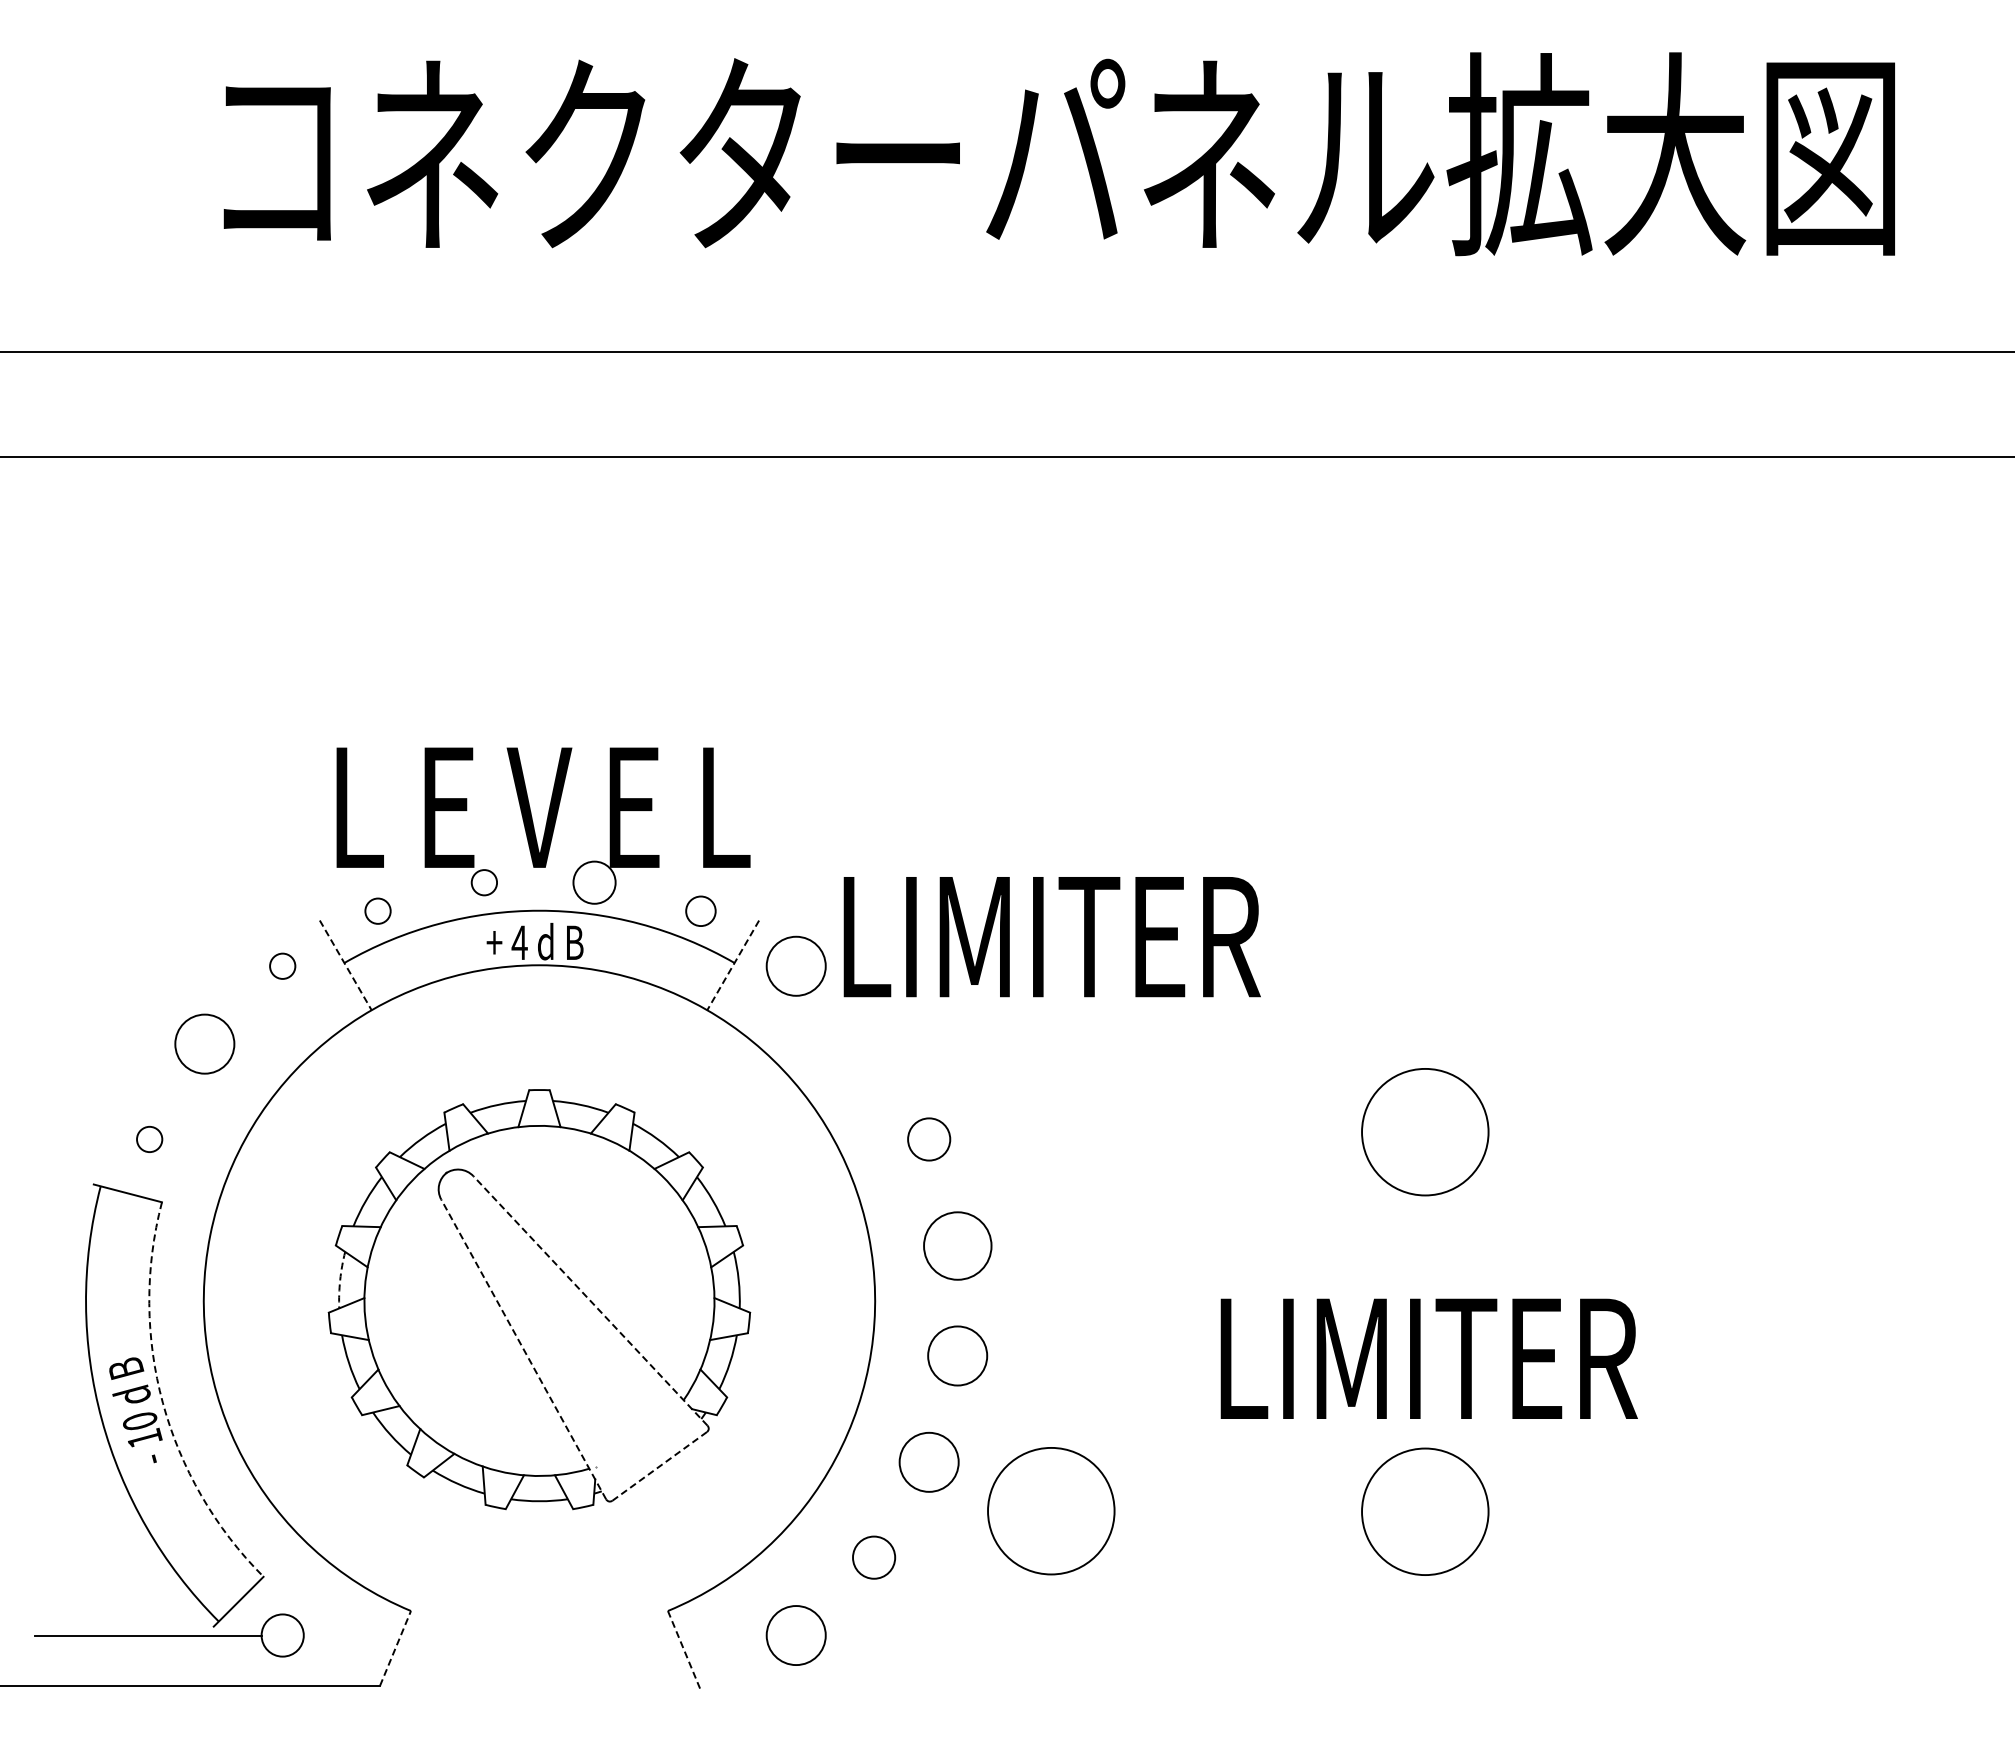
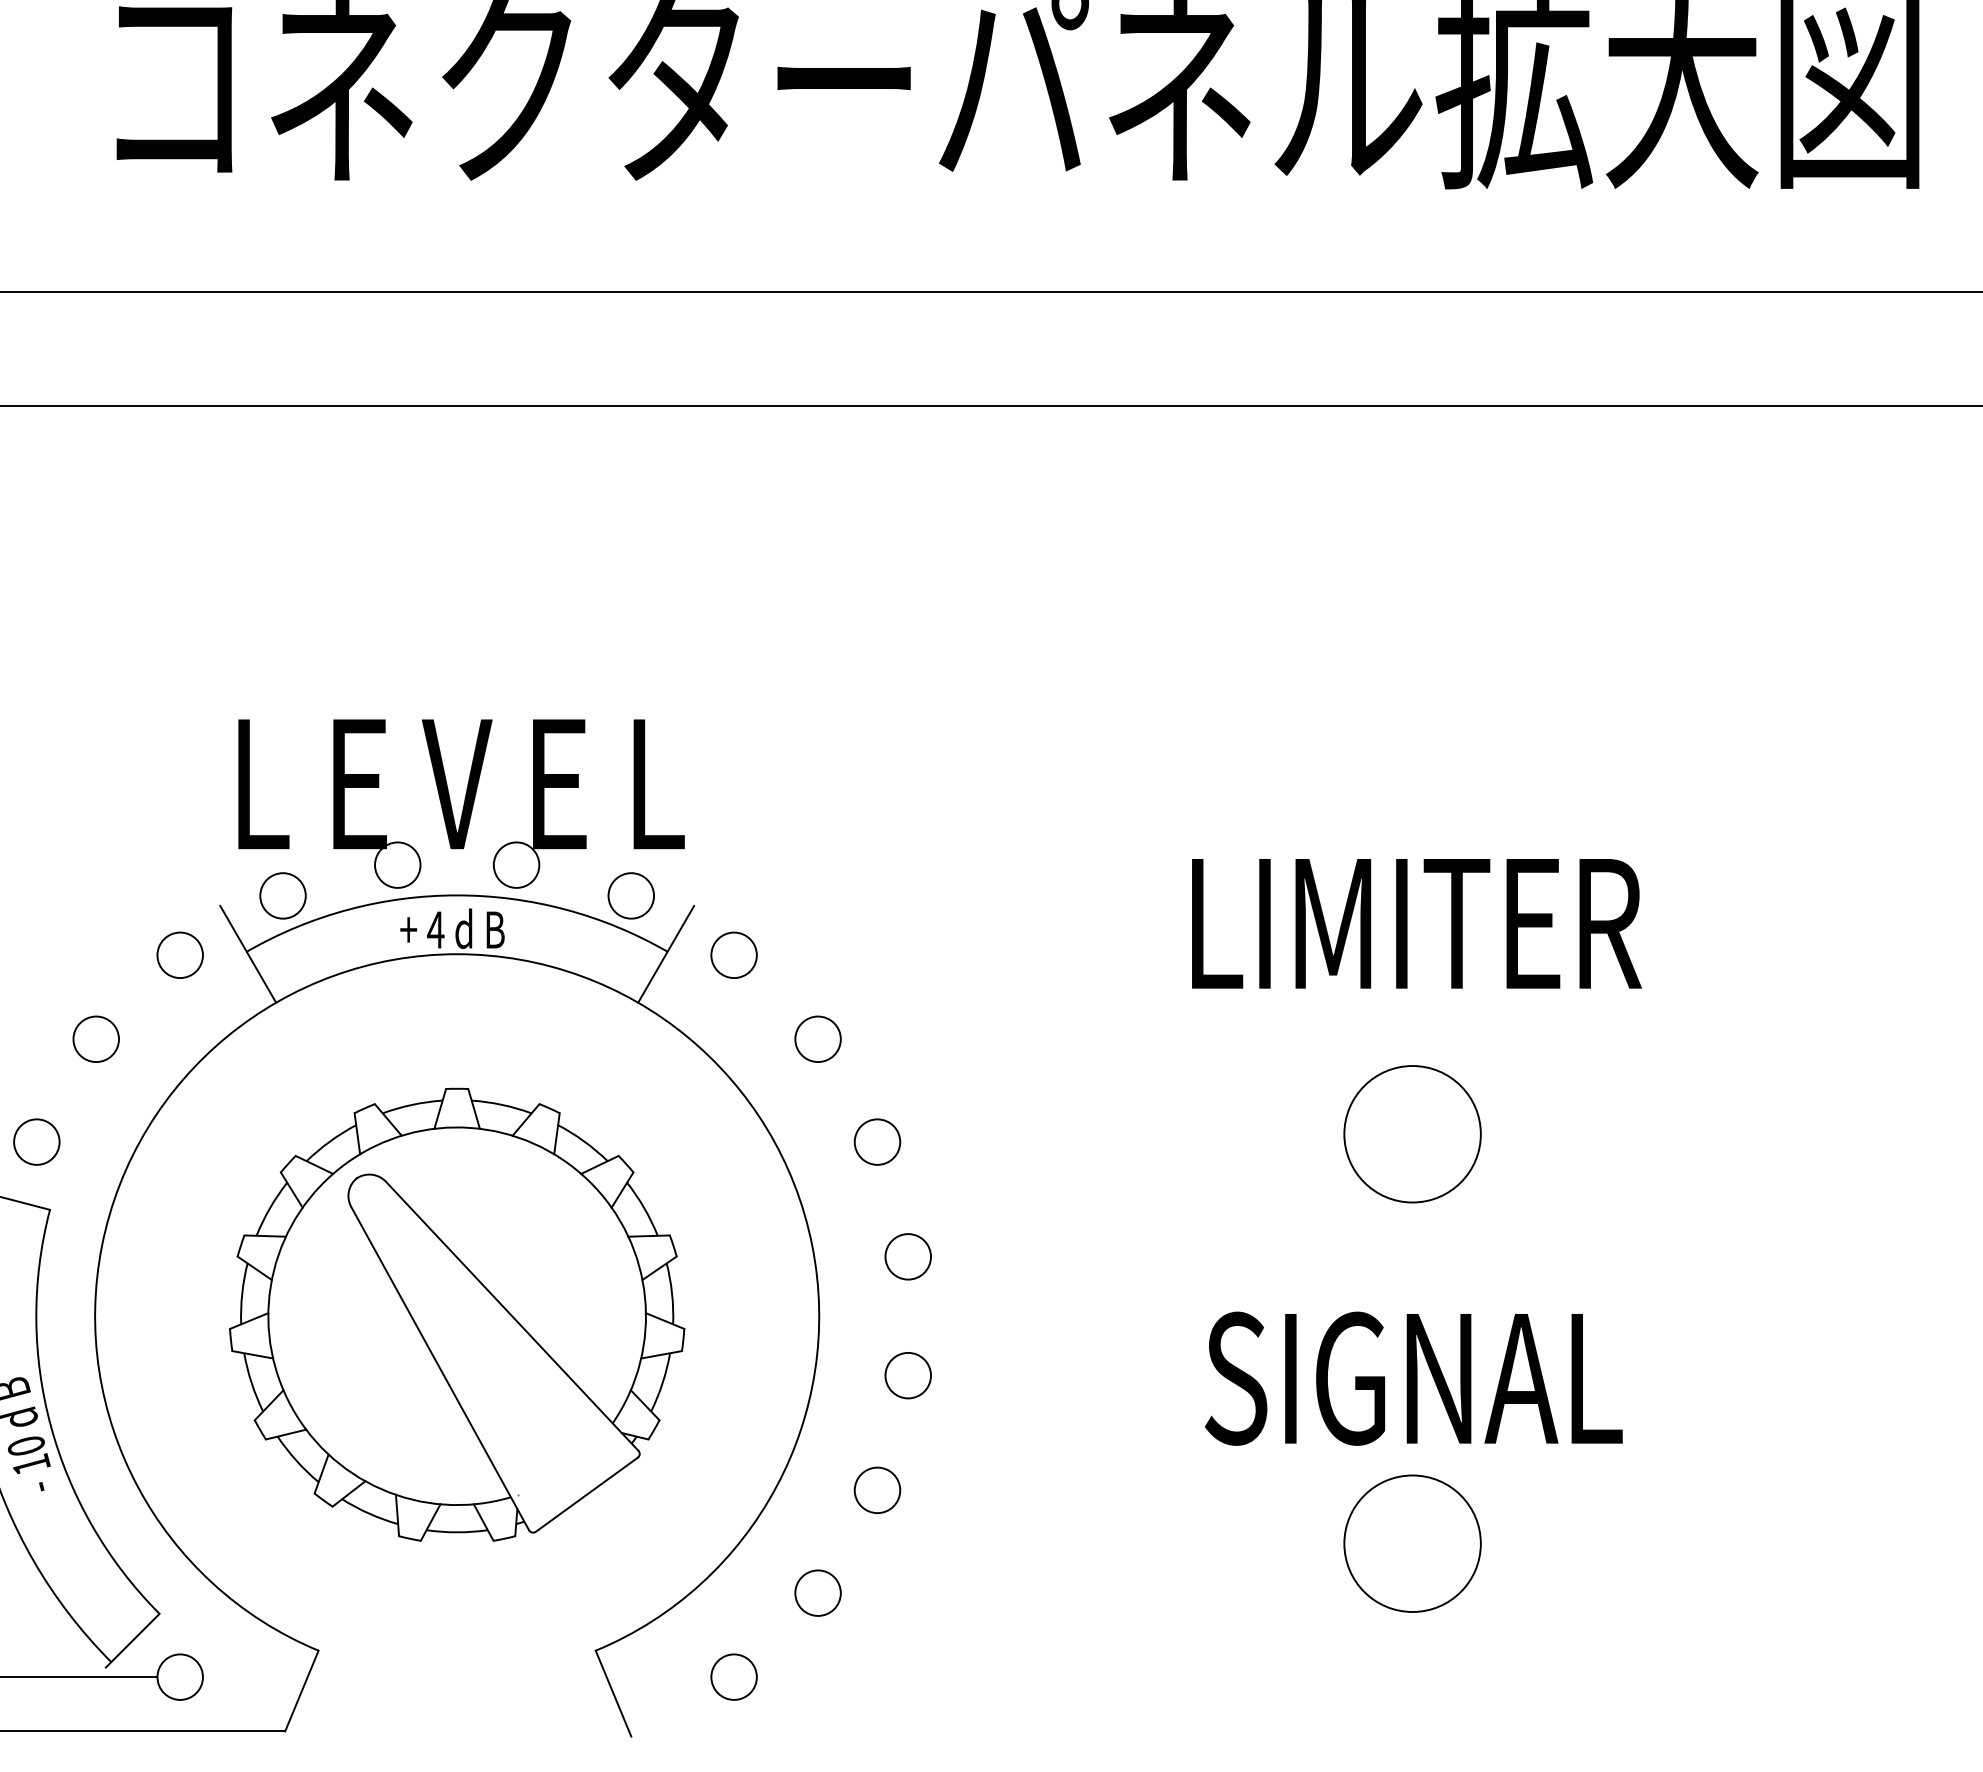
circle: (484, 882) -> (397, 864), size x1.67
circle: (377, 911) -> (282, 896), size x1.67
circle: (700, 911) -> (630, 896), size x1.43
text: (1051, 937) -> (1416, 924), moved
line: (345, 965) -> (247, 954), dashed -> solid
line: (733, 965) -> (666, 954), dashed -> solid
circle: (282, 966) -> (179, 955), size x1.67
circle: (796, 966) -> (734, 955), size x0.71
circle: (204, 1044) -> (95, 1039), size x0.71
circle: (874, 1044) -> (818, 1039), added
circle: (149, 1139) -> (36, 1142), size x1.67
circle: (957, 1245) -> (908, 1256), size x0.62
arc: (340, 1279) -> (242, 1293), dashed -> solid
line: (590, 1300) -> (512, 1315), dashed -> solid
line: (523, 1349) -> (439, 1368), dashed -> solid
circle: (957, 1355) -> (908, 1375), size x0.71
text: (1428, 1358) -> (1416, 1378), LIMITER -> SIGNAL
arc: (162, 1403) -> (50, 1426), dashed -> solid
circle: (929, 1462) -> (877, 1490), size x0.71
line: (660, 1466) -> (587, 1494), dashed -> solid
circle: (1051, 1511) -> (1009, 1543), removed
circle: (796, 1635) -> (734, 1677), size x0.71
line: (395, 1647) -> (301, 1690), dashed -> solid
line: (684, 1651) -> (613, 1694), dashed -> solid

